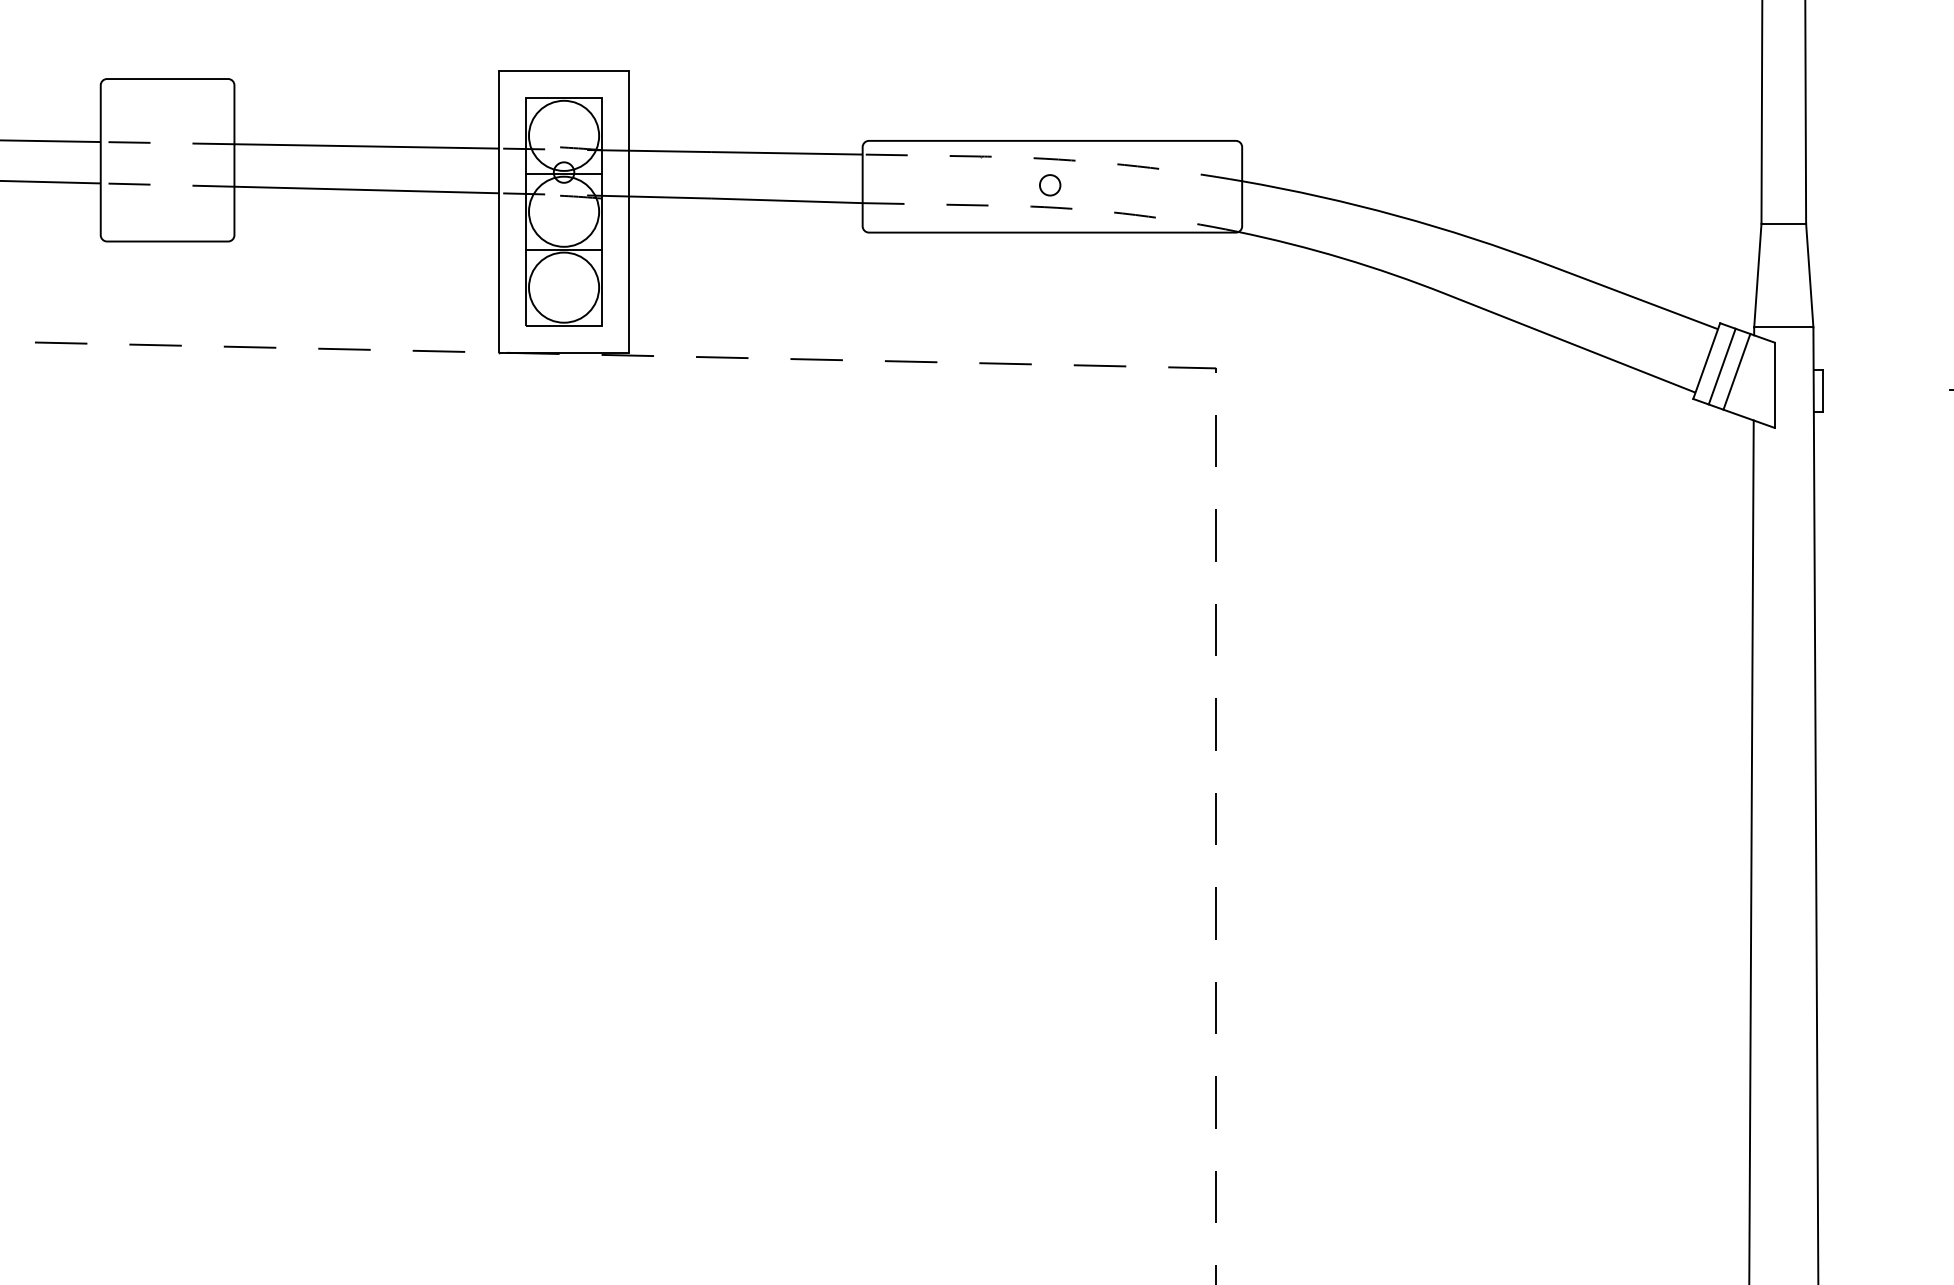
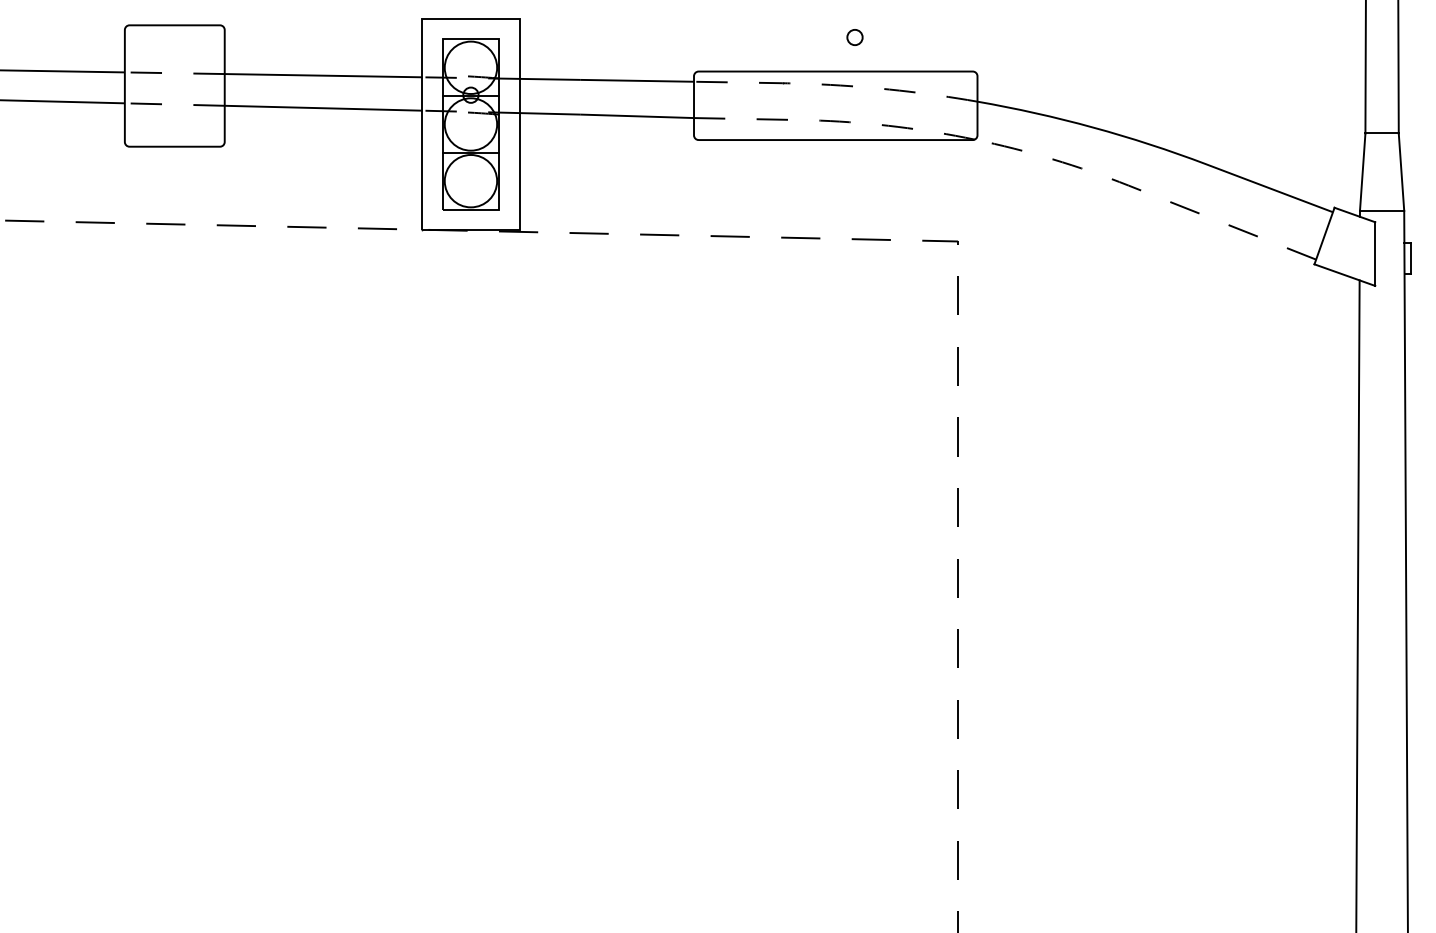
circle: (1050, 185) -> (855, 37), moved
line: (1466, 302) -> (1145, 192), solid -> dashed
line: (1721, 366) -> (1335, 240), removed
line: (1736, 371) -> (1346, 243), removed

